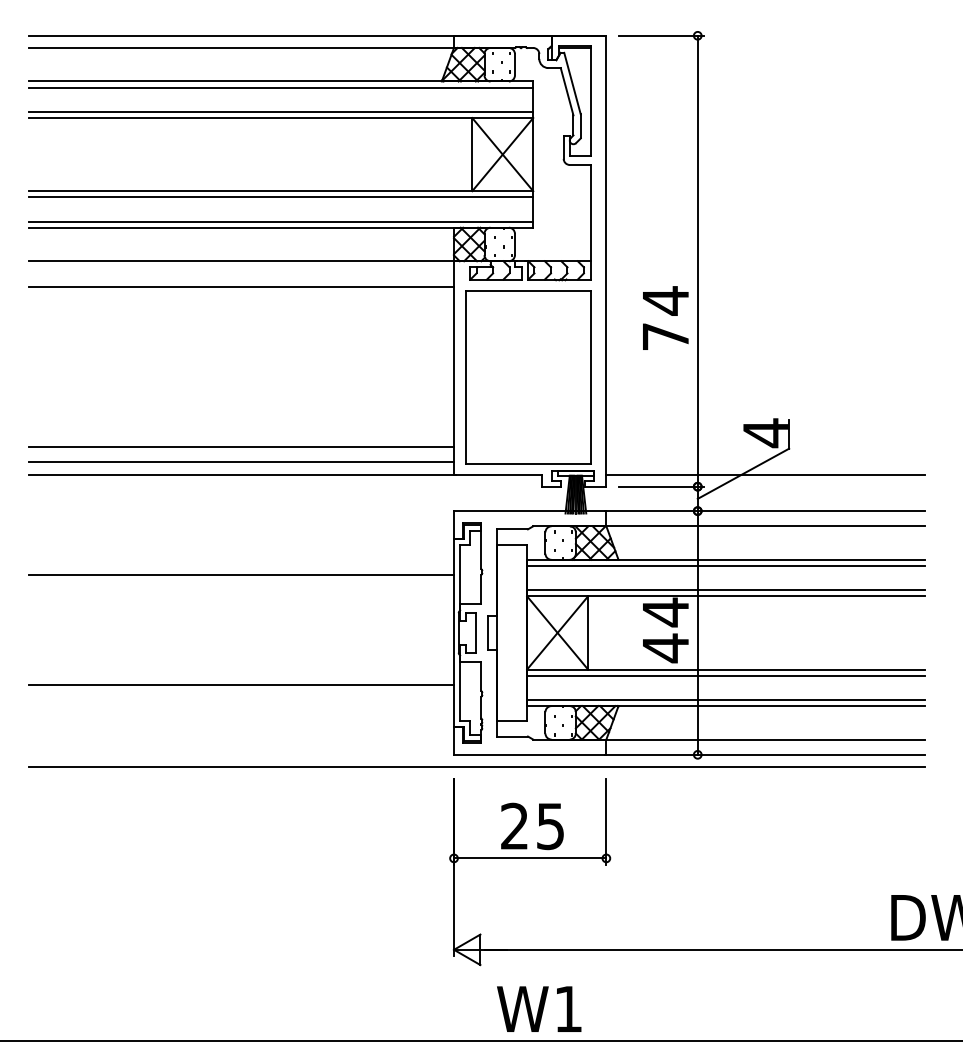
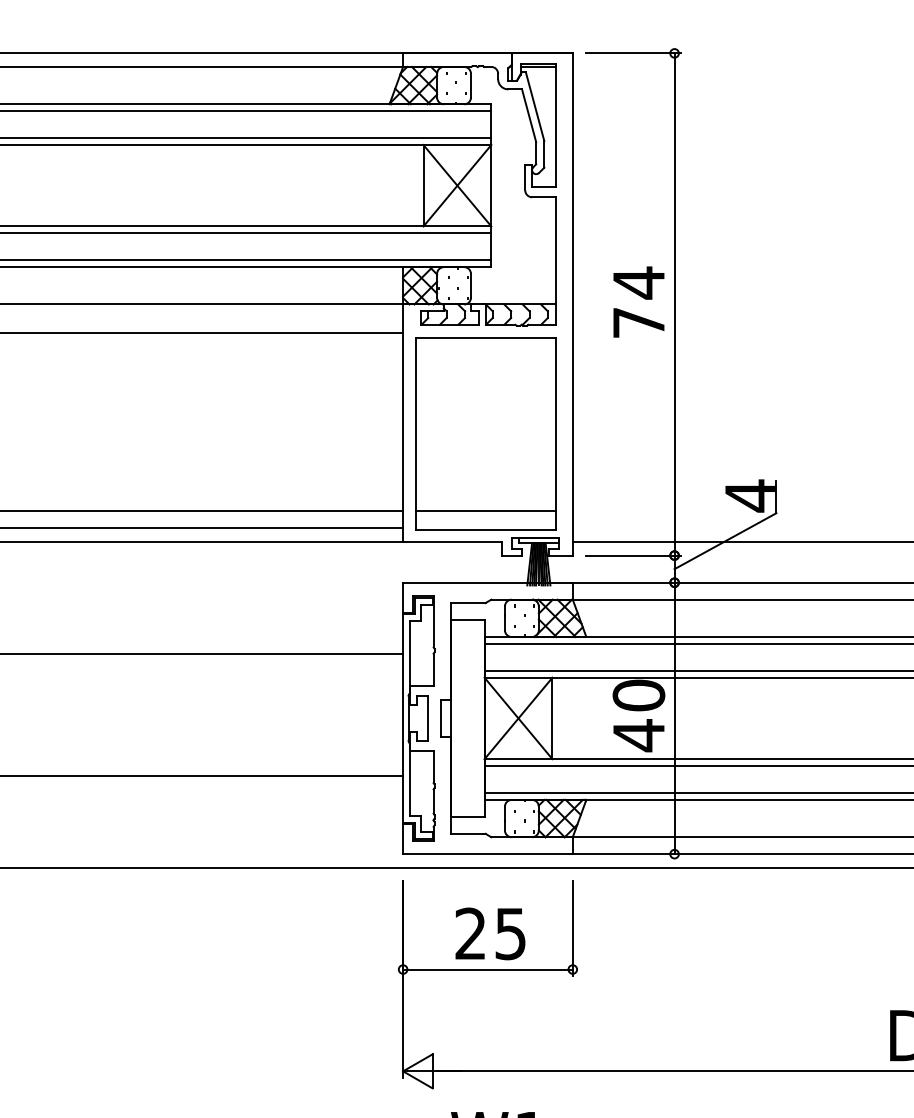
text: (665, 317) -> (638, 301), moved
line: (528, 447) -> (486, 511), added
text: (665, 612) -> (638, 695), 44 -> 40

